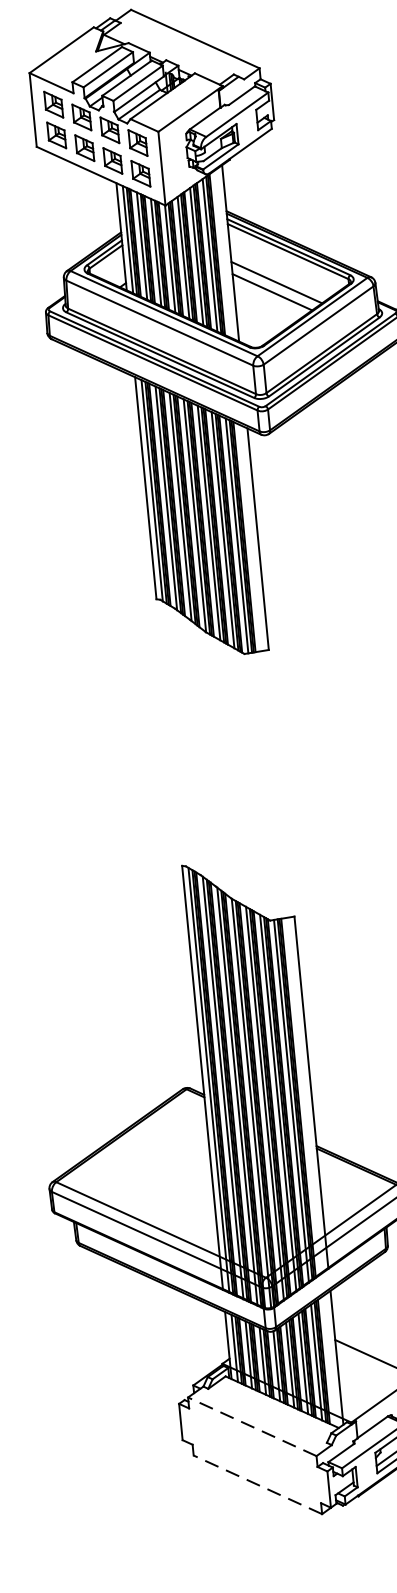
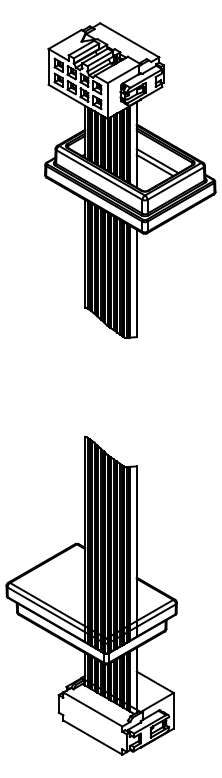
line: (251, 1426) -> (92, 709), dashed -> solid
line: (256, 1484) -> (92, 737), dashed -> solid

